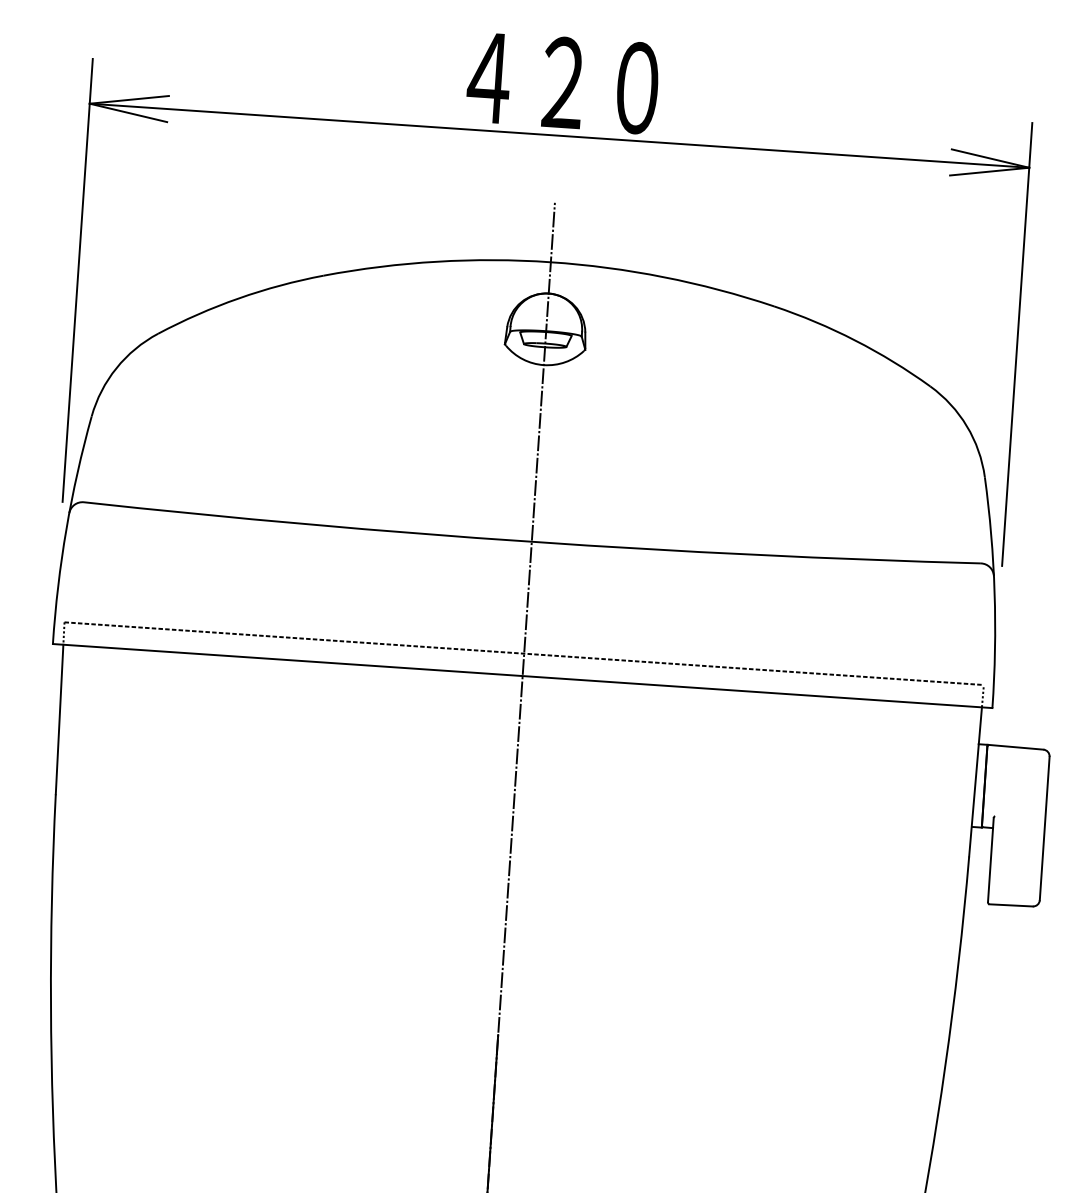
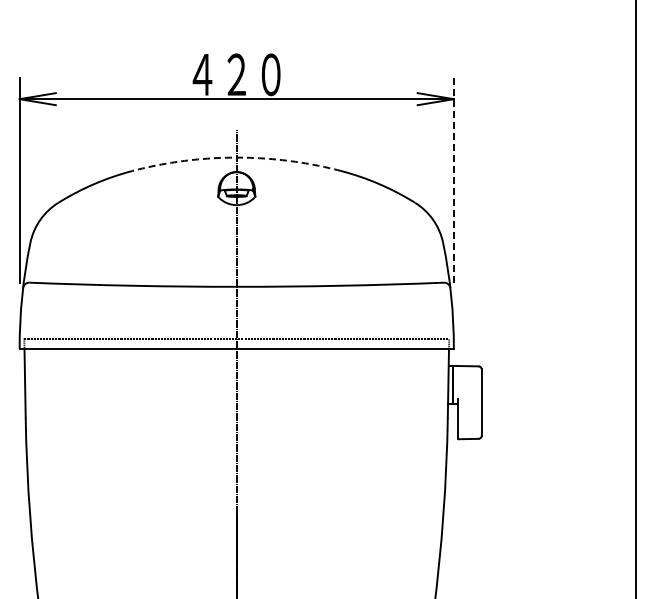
arc: (550, 261) -> (236, 157), solid -> dashed
line: (1016, 343) -> (453, 180), solid -> dashed

